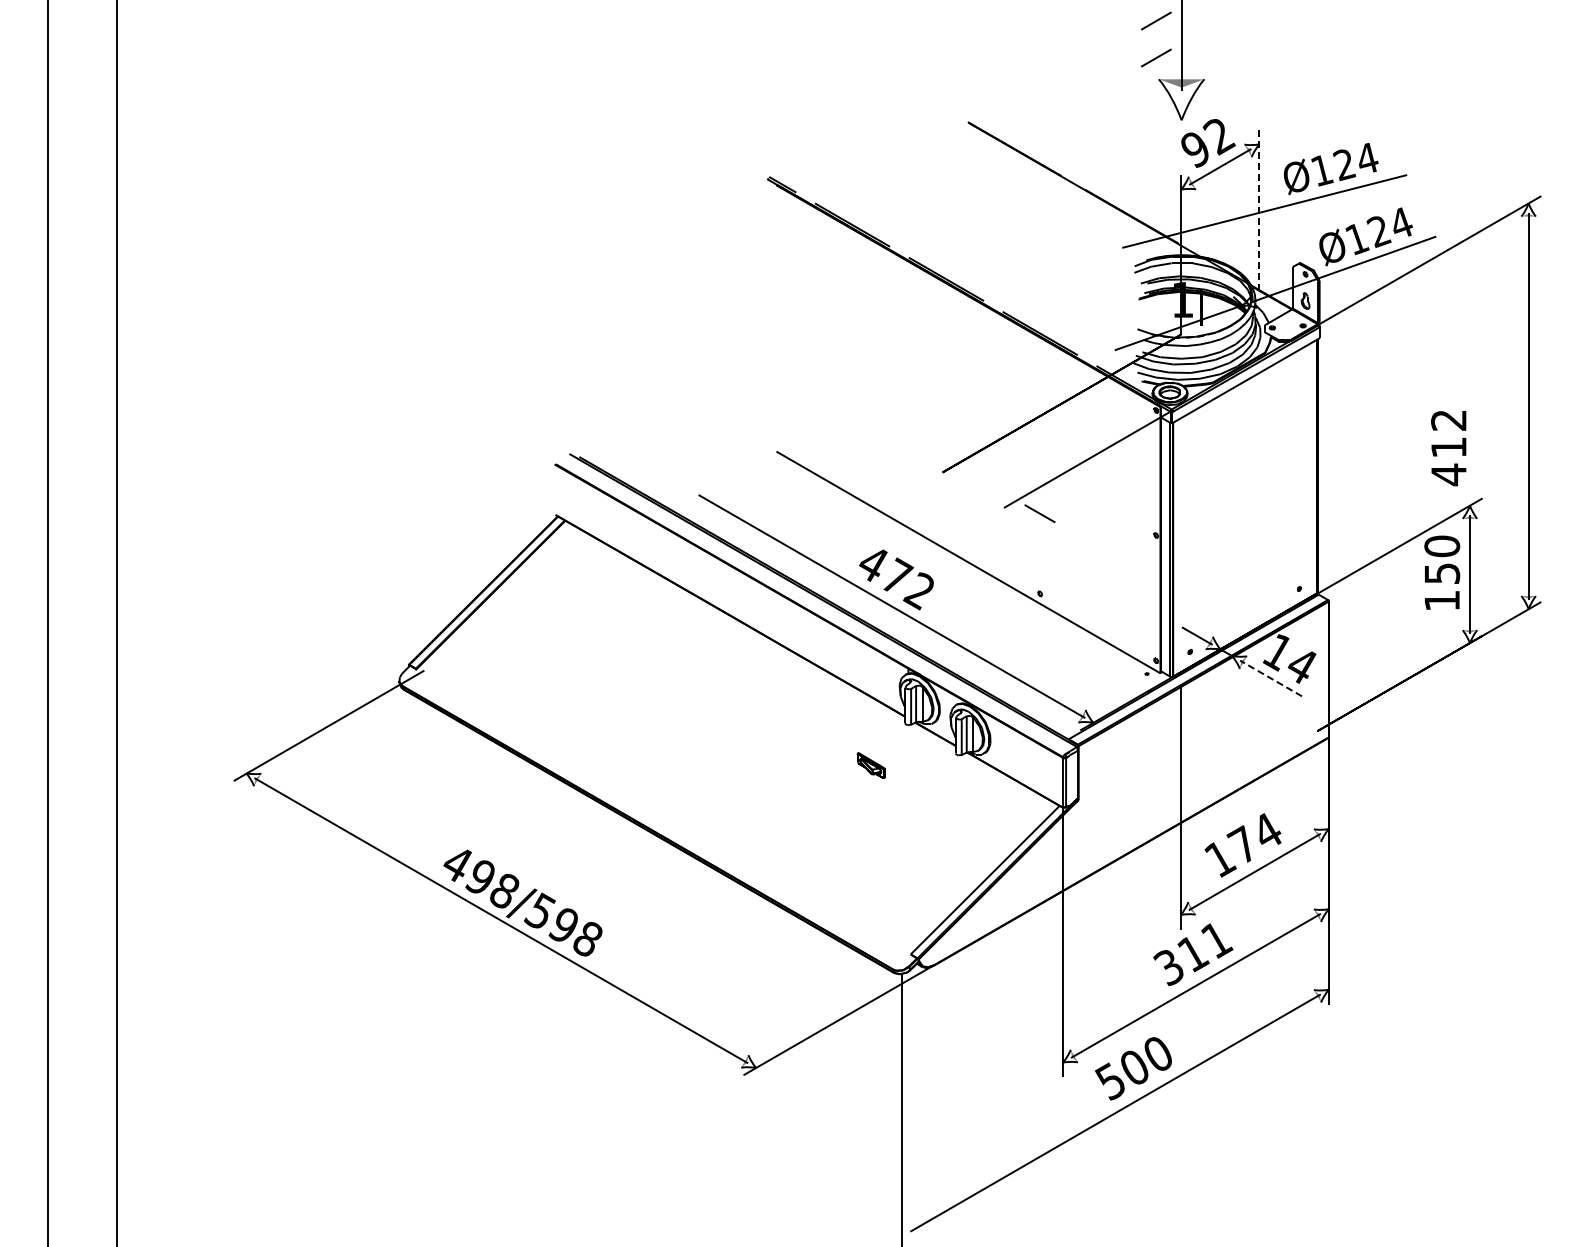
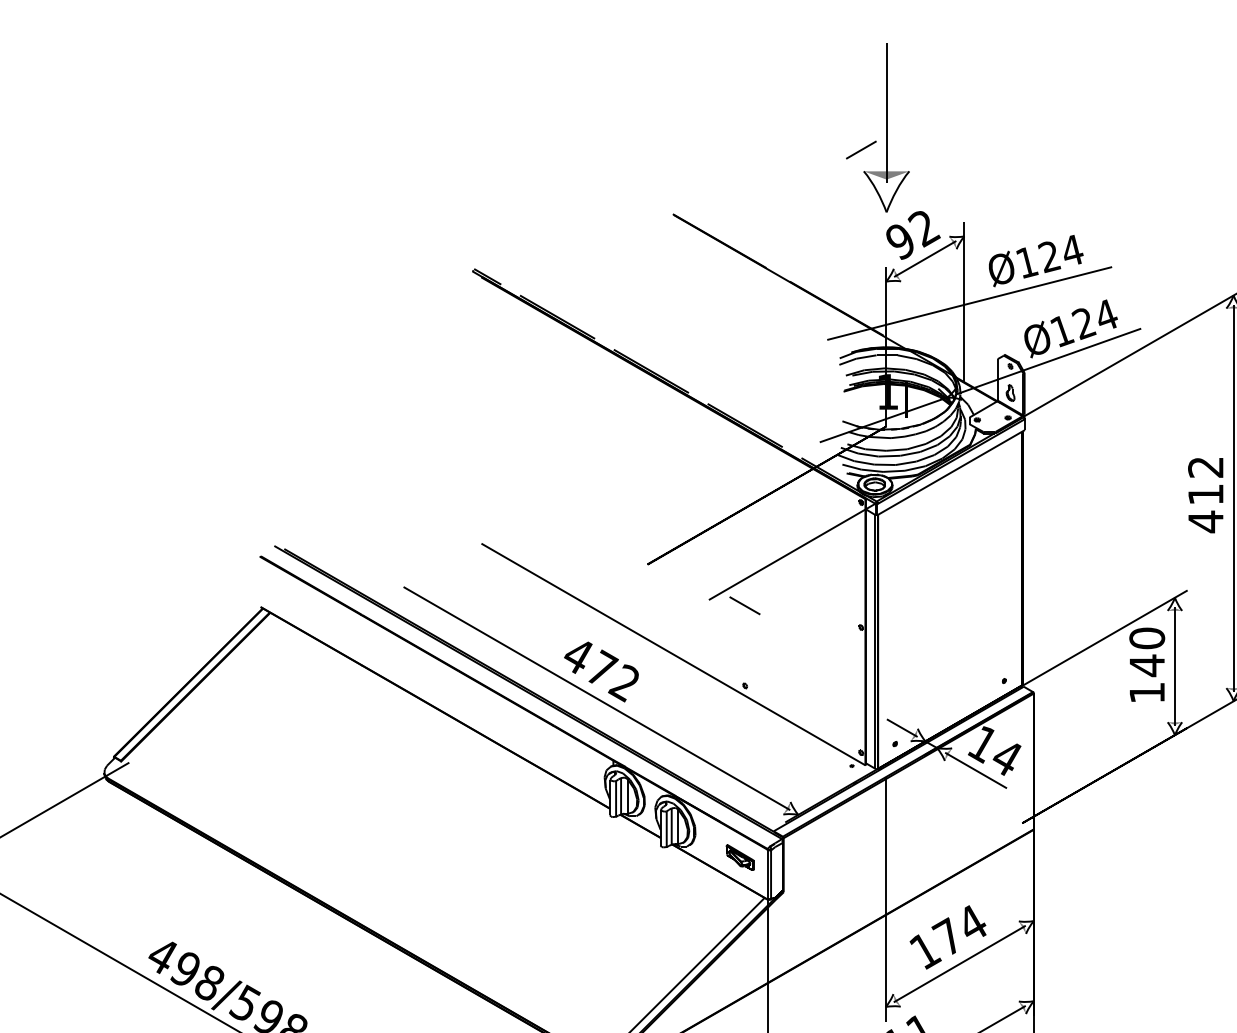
line: (1156, 20) -> (861, 112), removed
line: (1259, 210) -> (964, 302), dashed -> solid
text: (1448, 448) -> (1205, 495), moved
text: (1442, 573) -> (1147, 665), 150 -> 140
line: (1271, 678) -> (976, 770), dashed -> solid
part: (870, 765) -> (739, 857), moved

